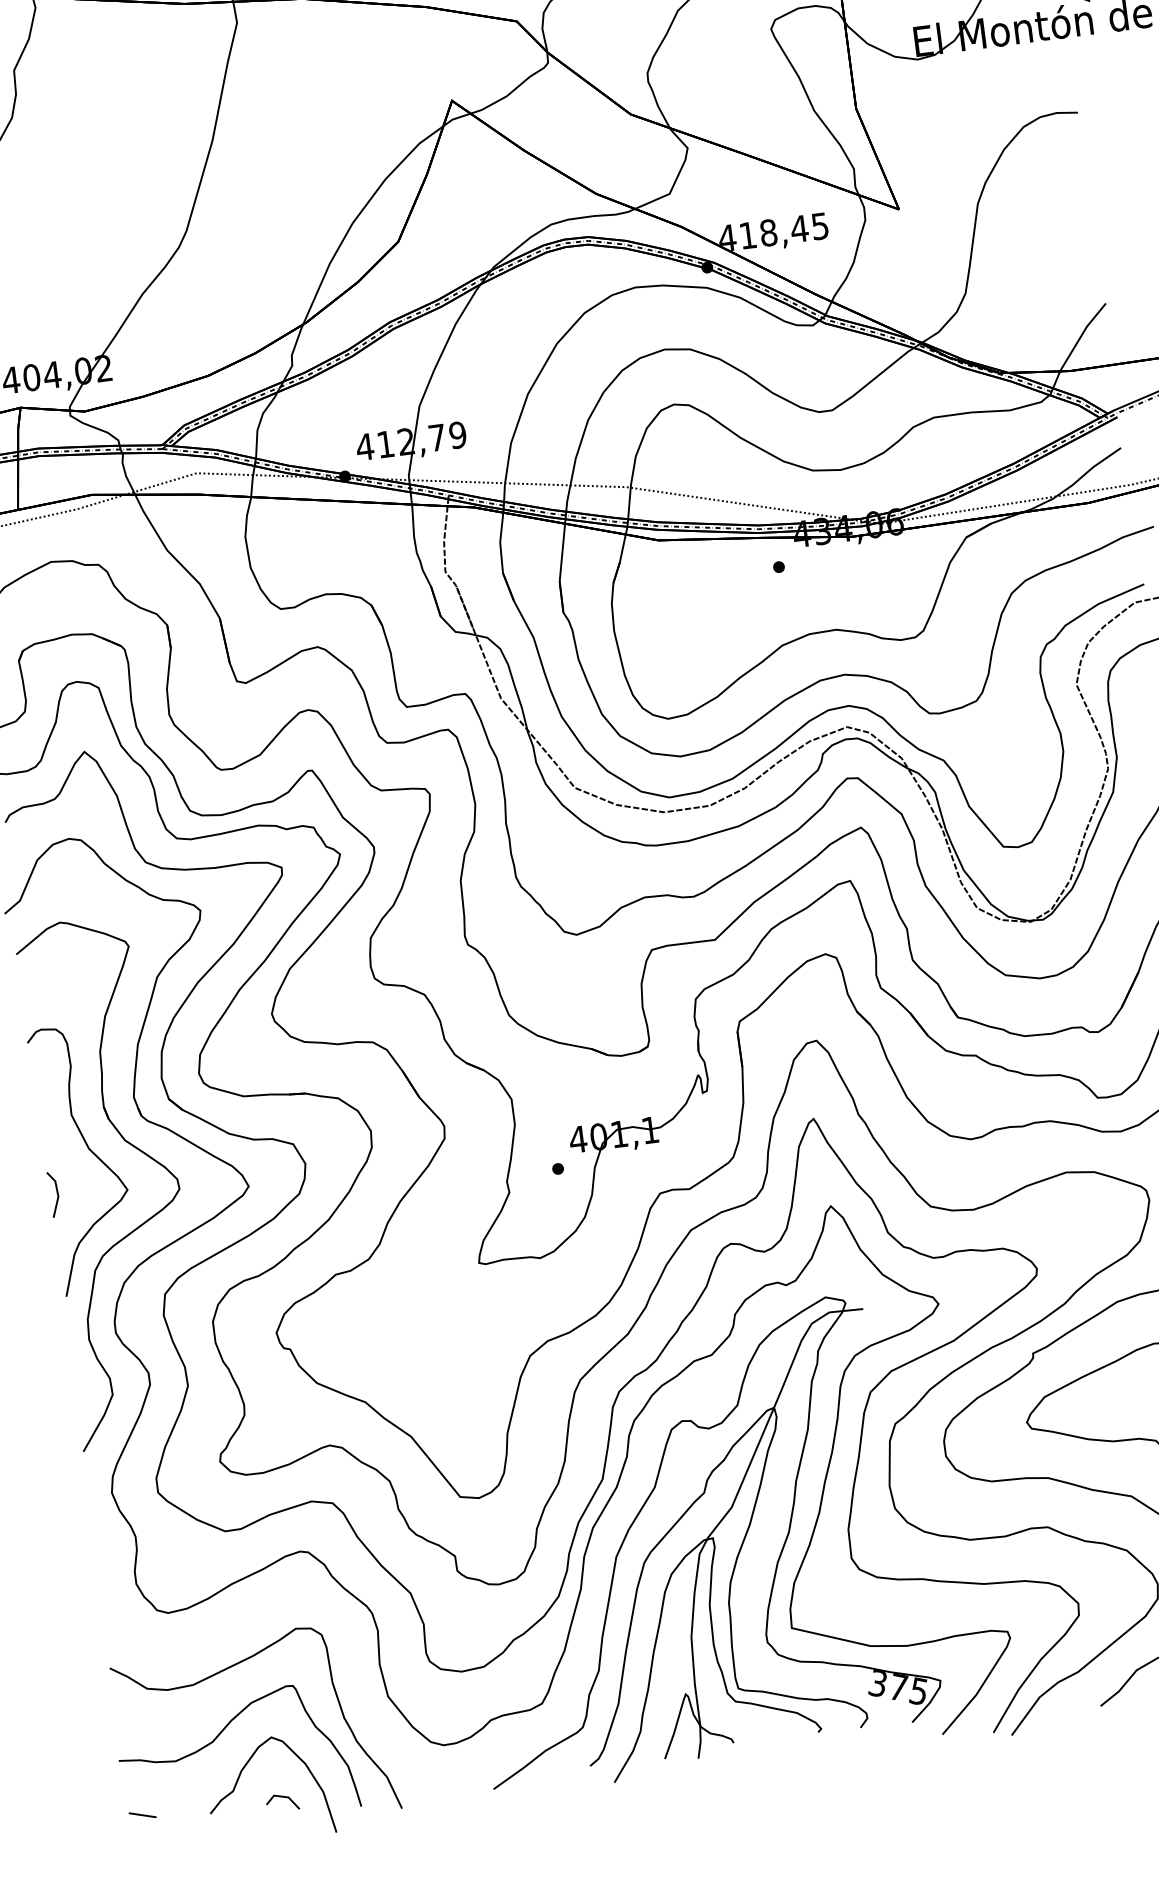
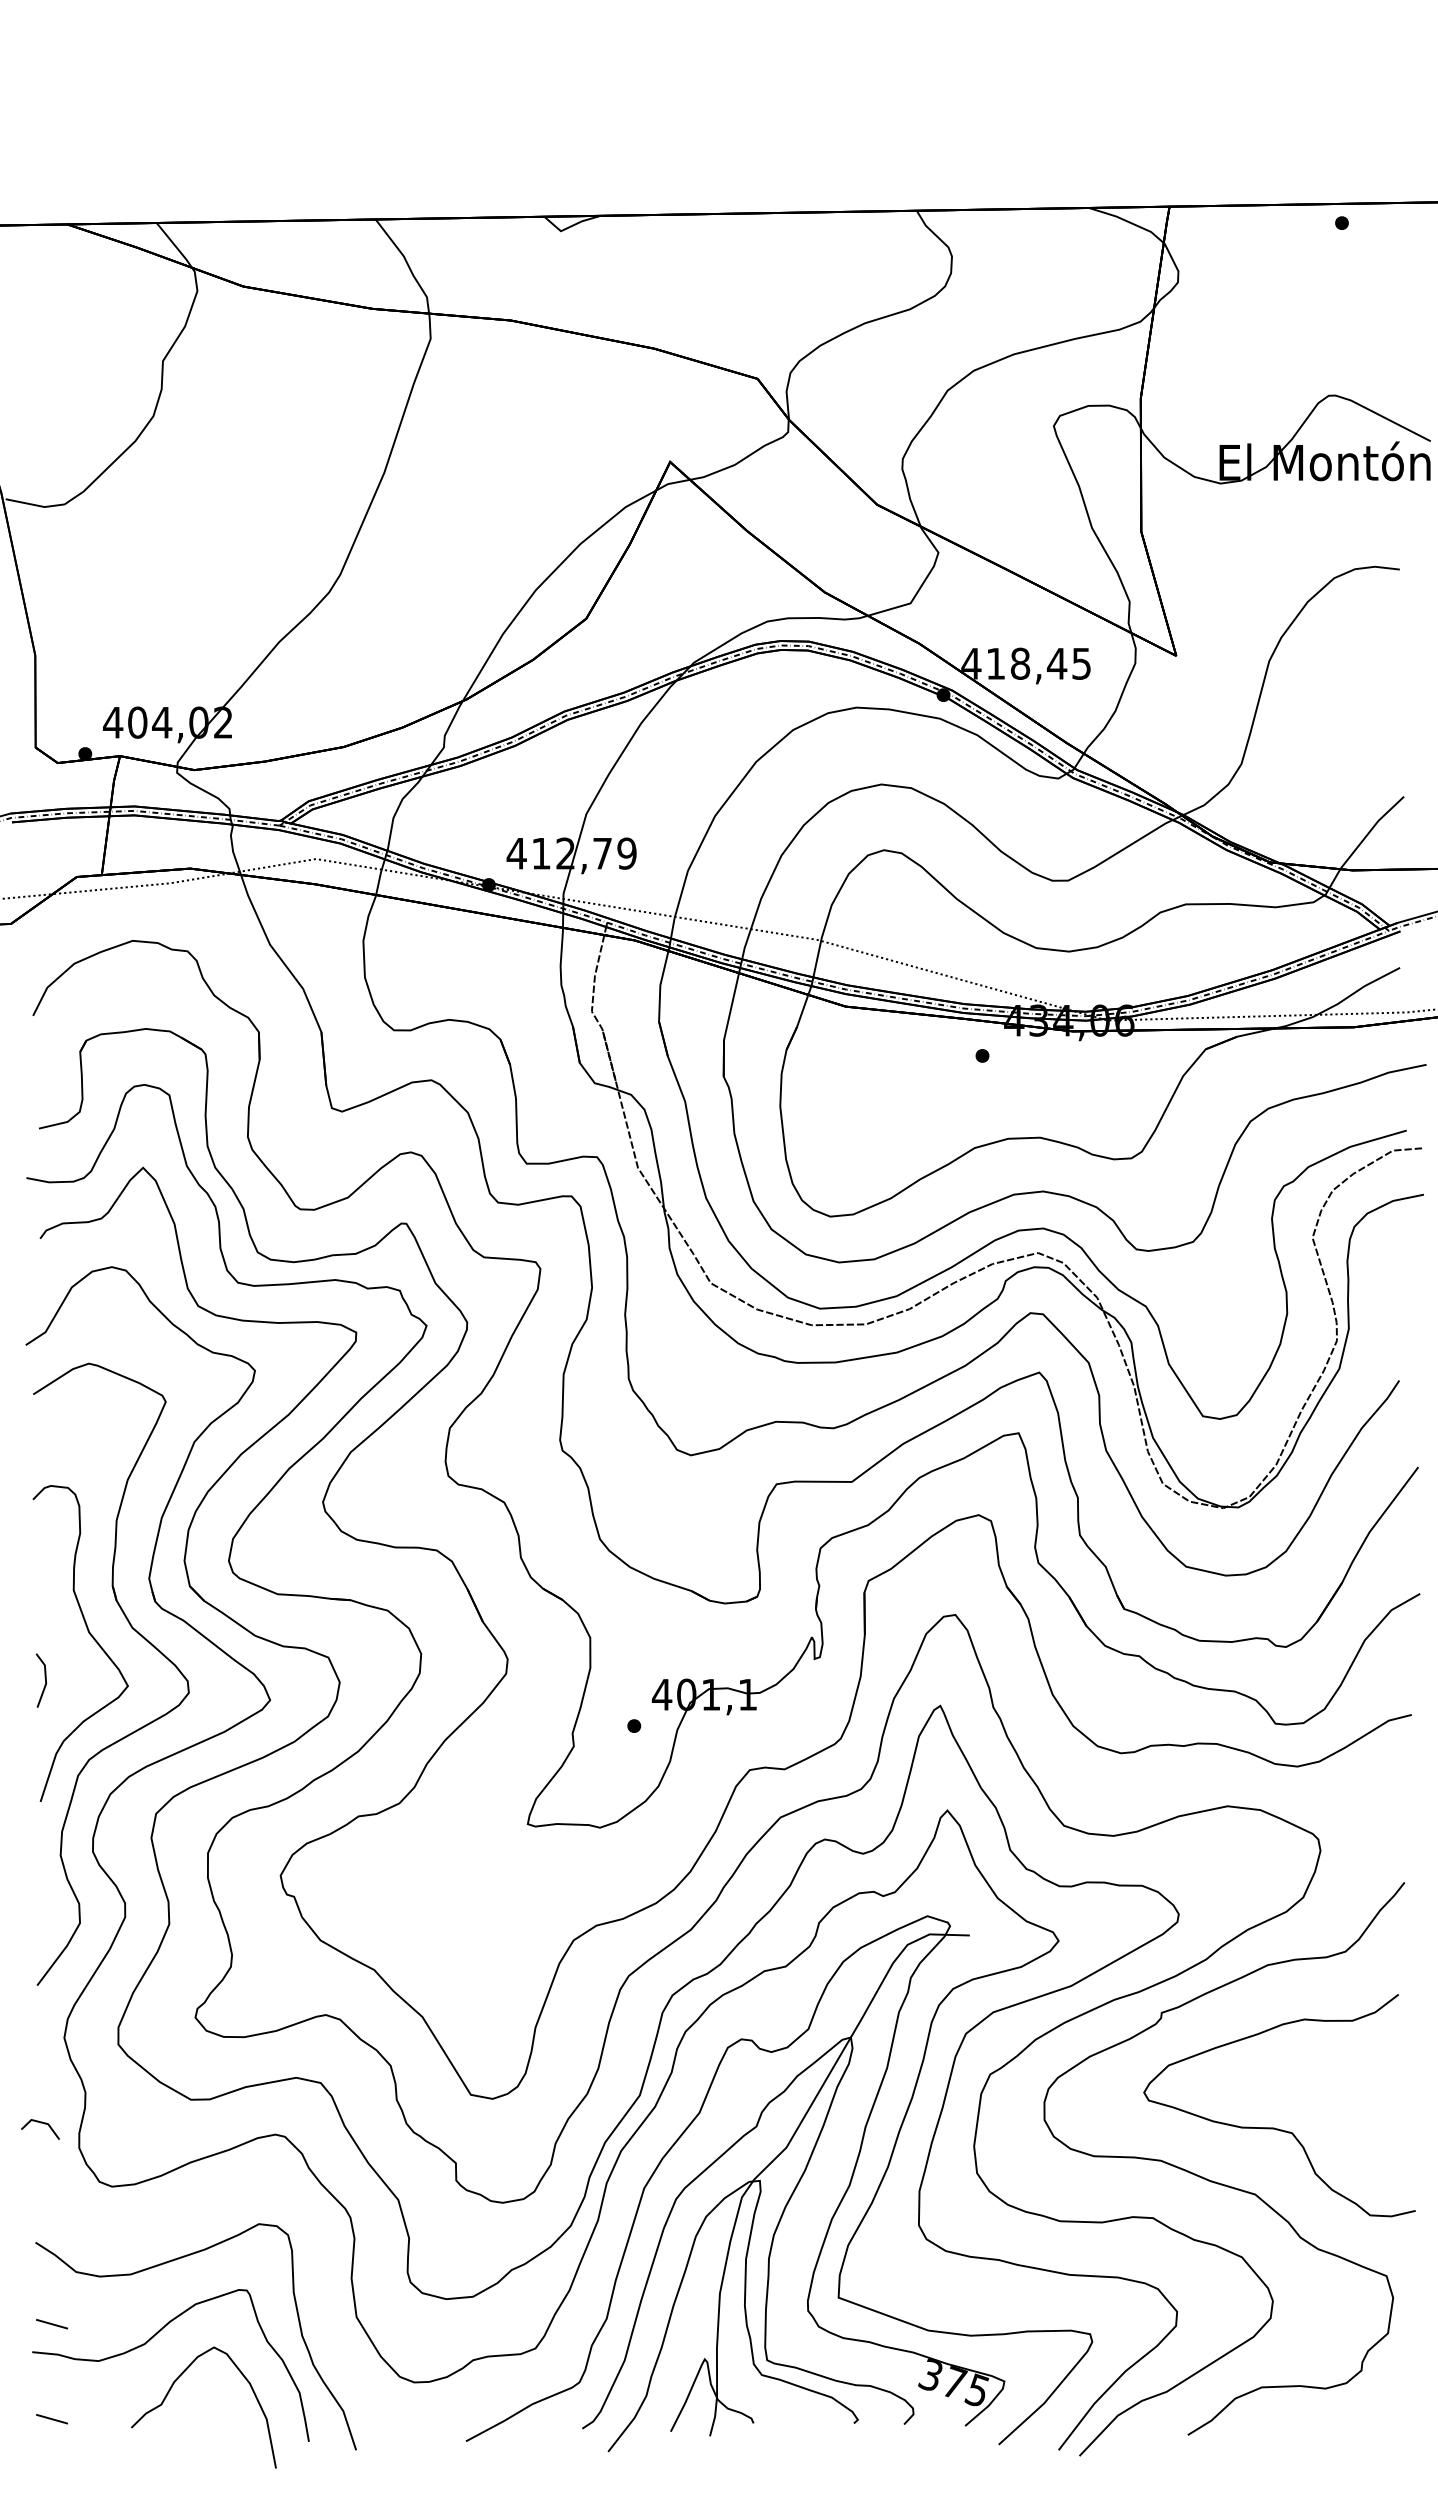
line: (132, 1735) -> (51, 2324), added
line: (282, 1797) -> (40, 2123), moved

